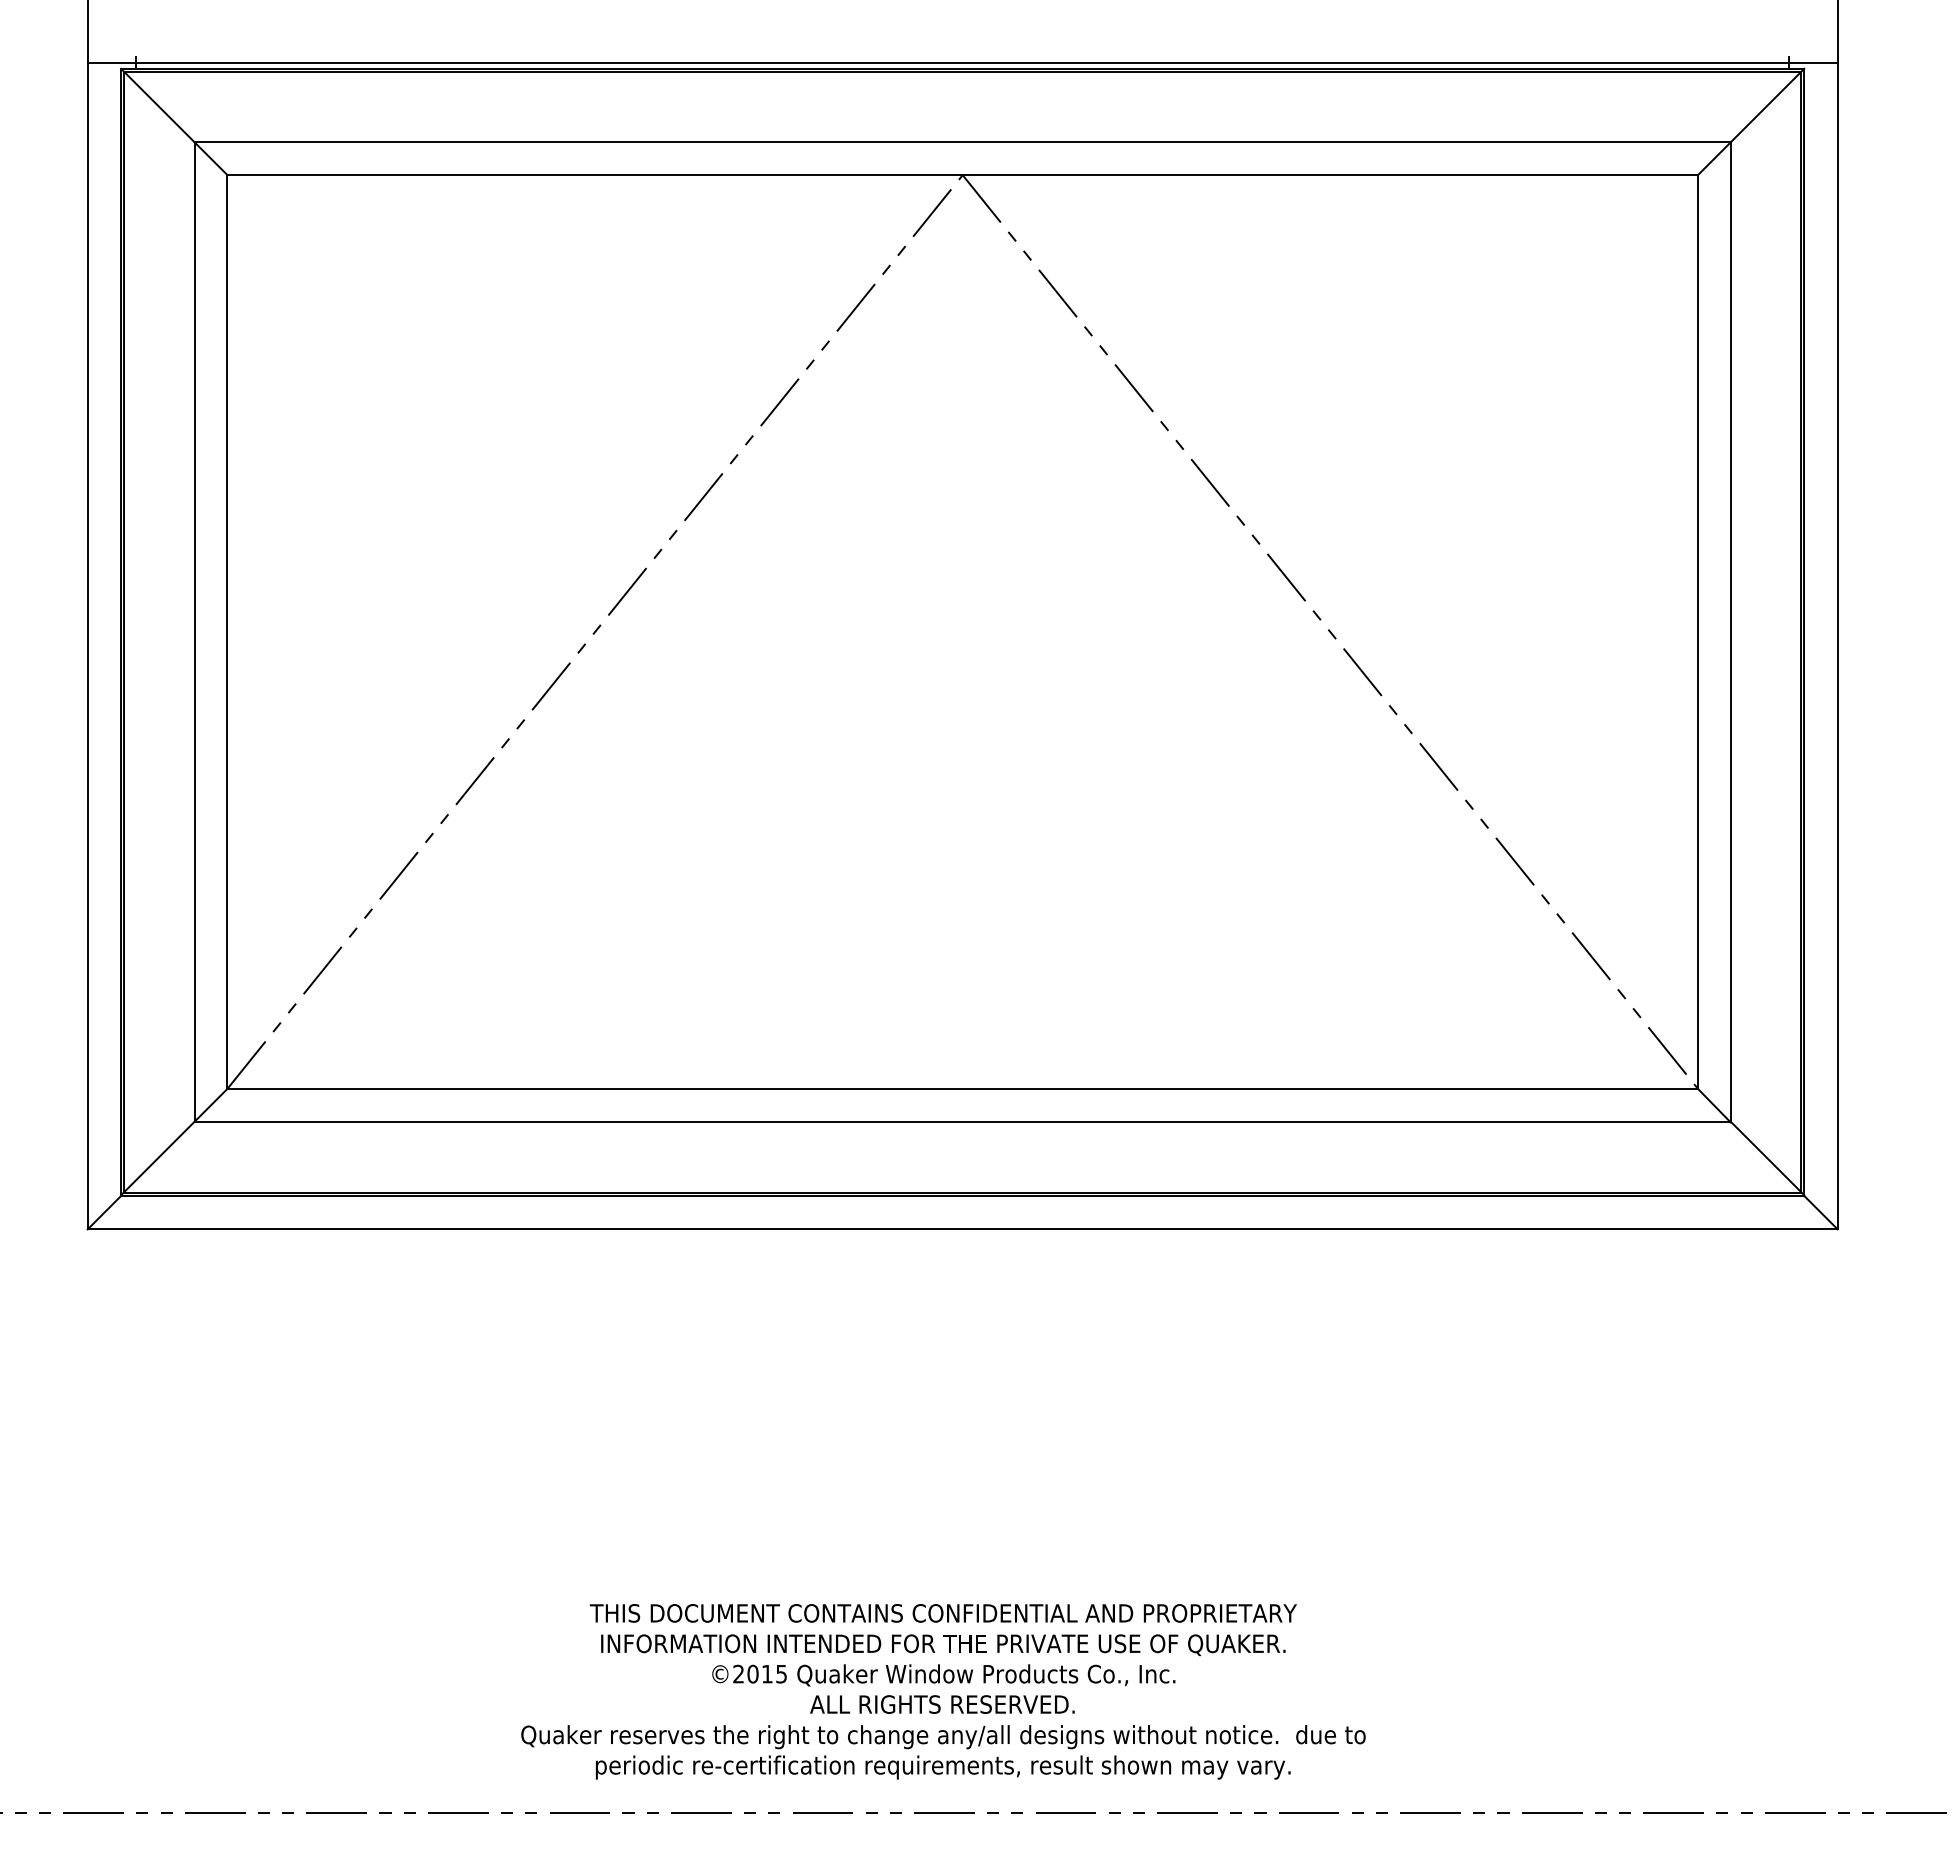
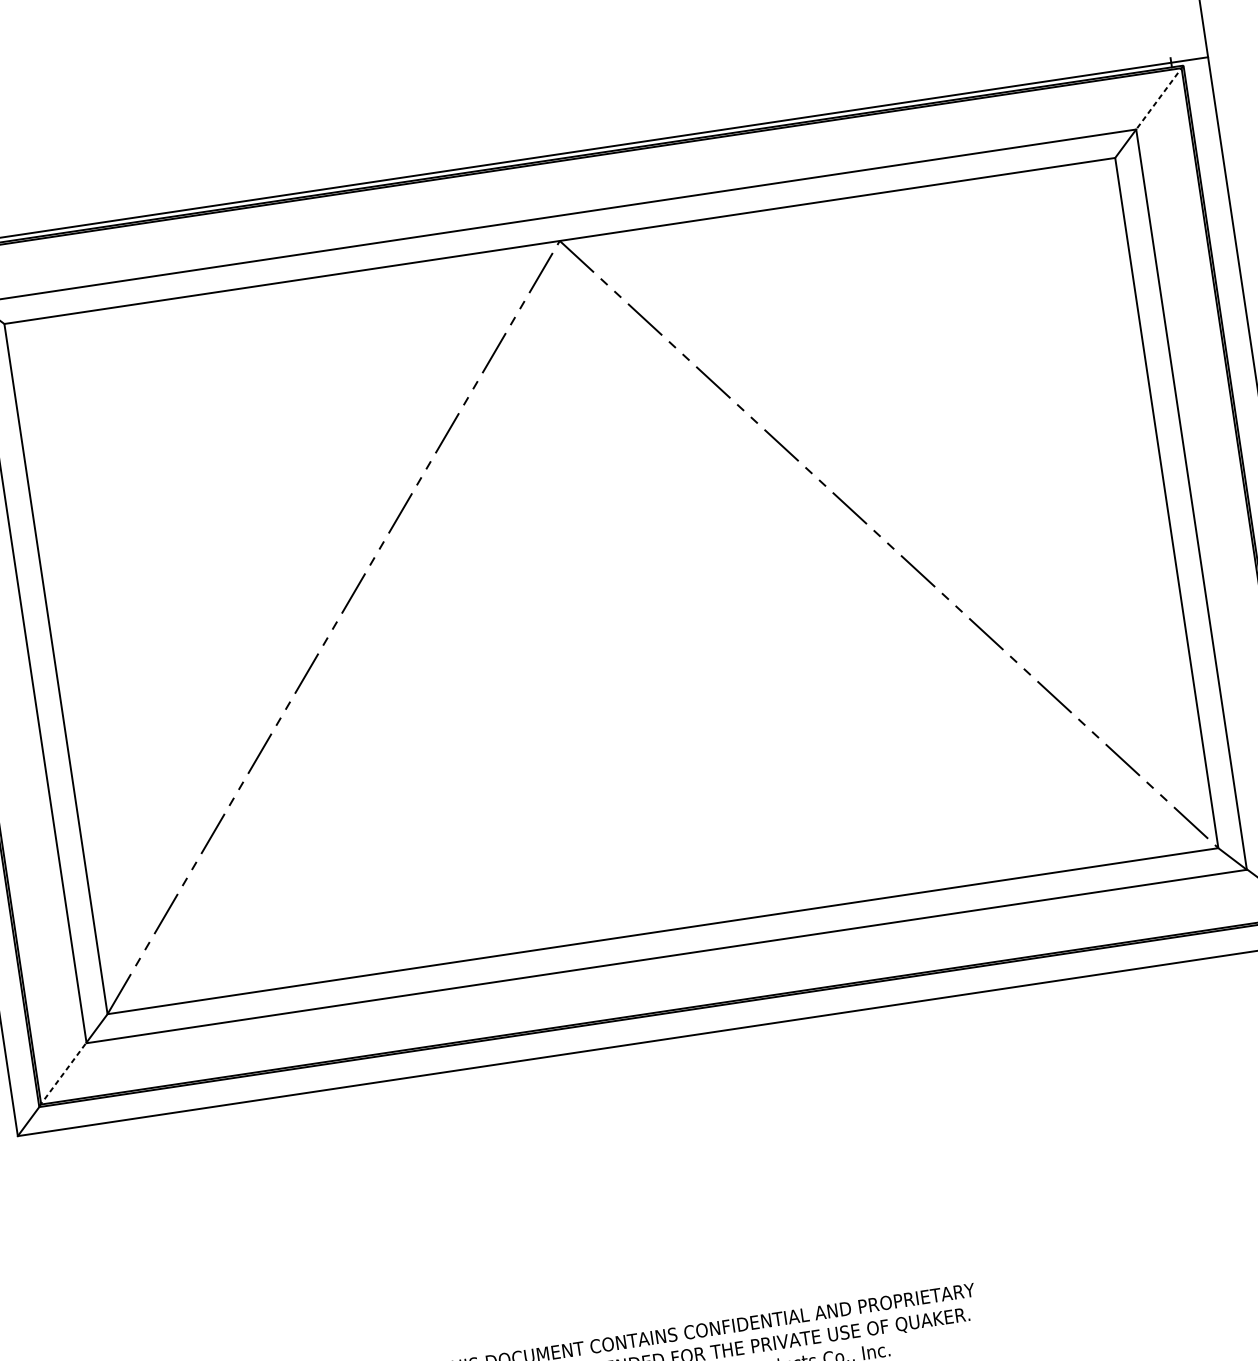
line: (1767, 105) -> (1159, 97), solid -> dashed
line: (158, 1158) -> (63, 1074), solid -> dashed

